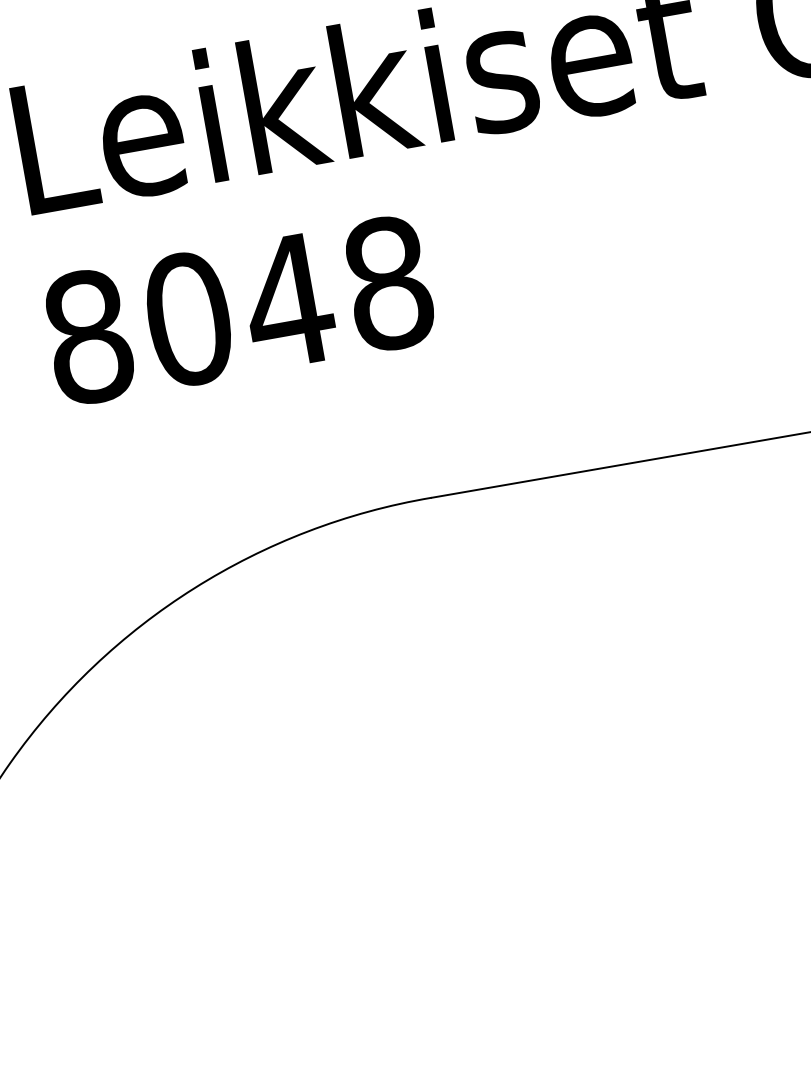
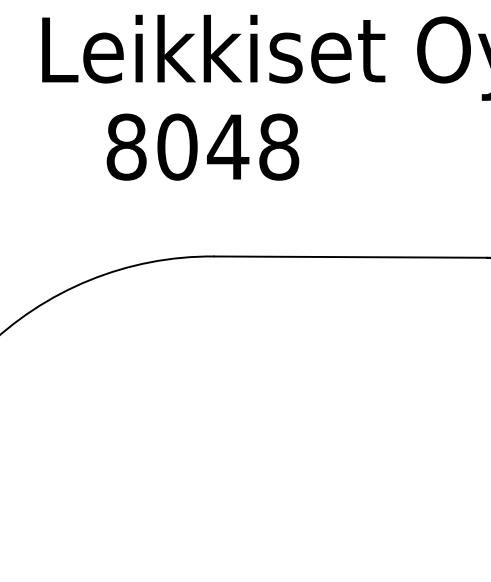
text: (237, 309) -> (202, 146), moved

